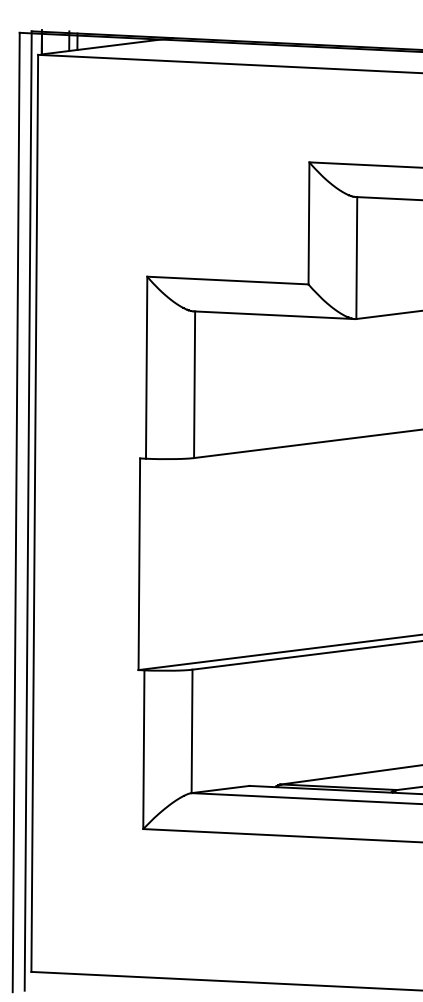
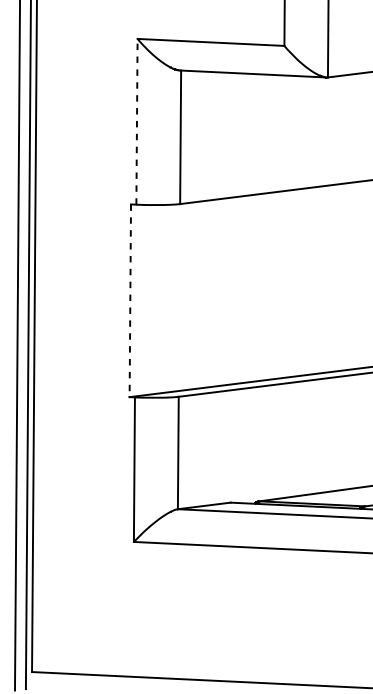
line: (146, 367) -> (136, 121), solid -> dashed
line: (139, 564) -> (130, 301), solid -> dashed

